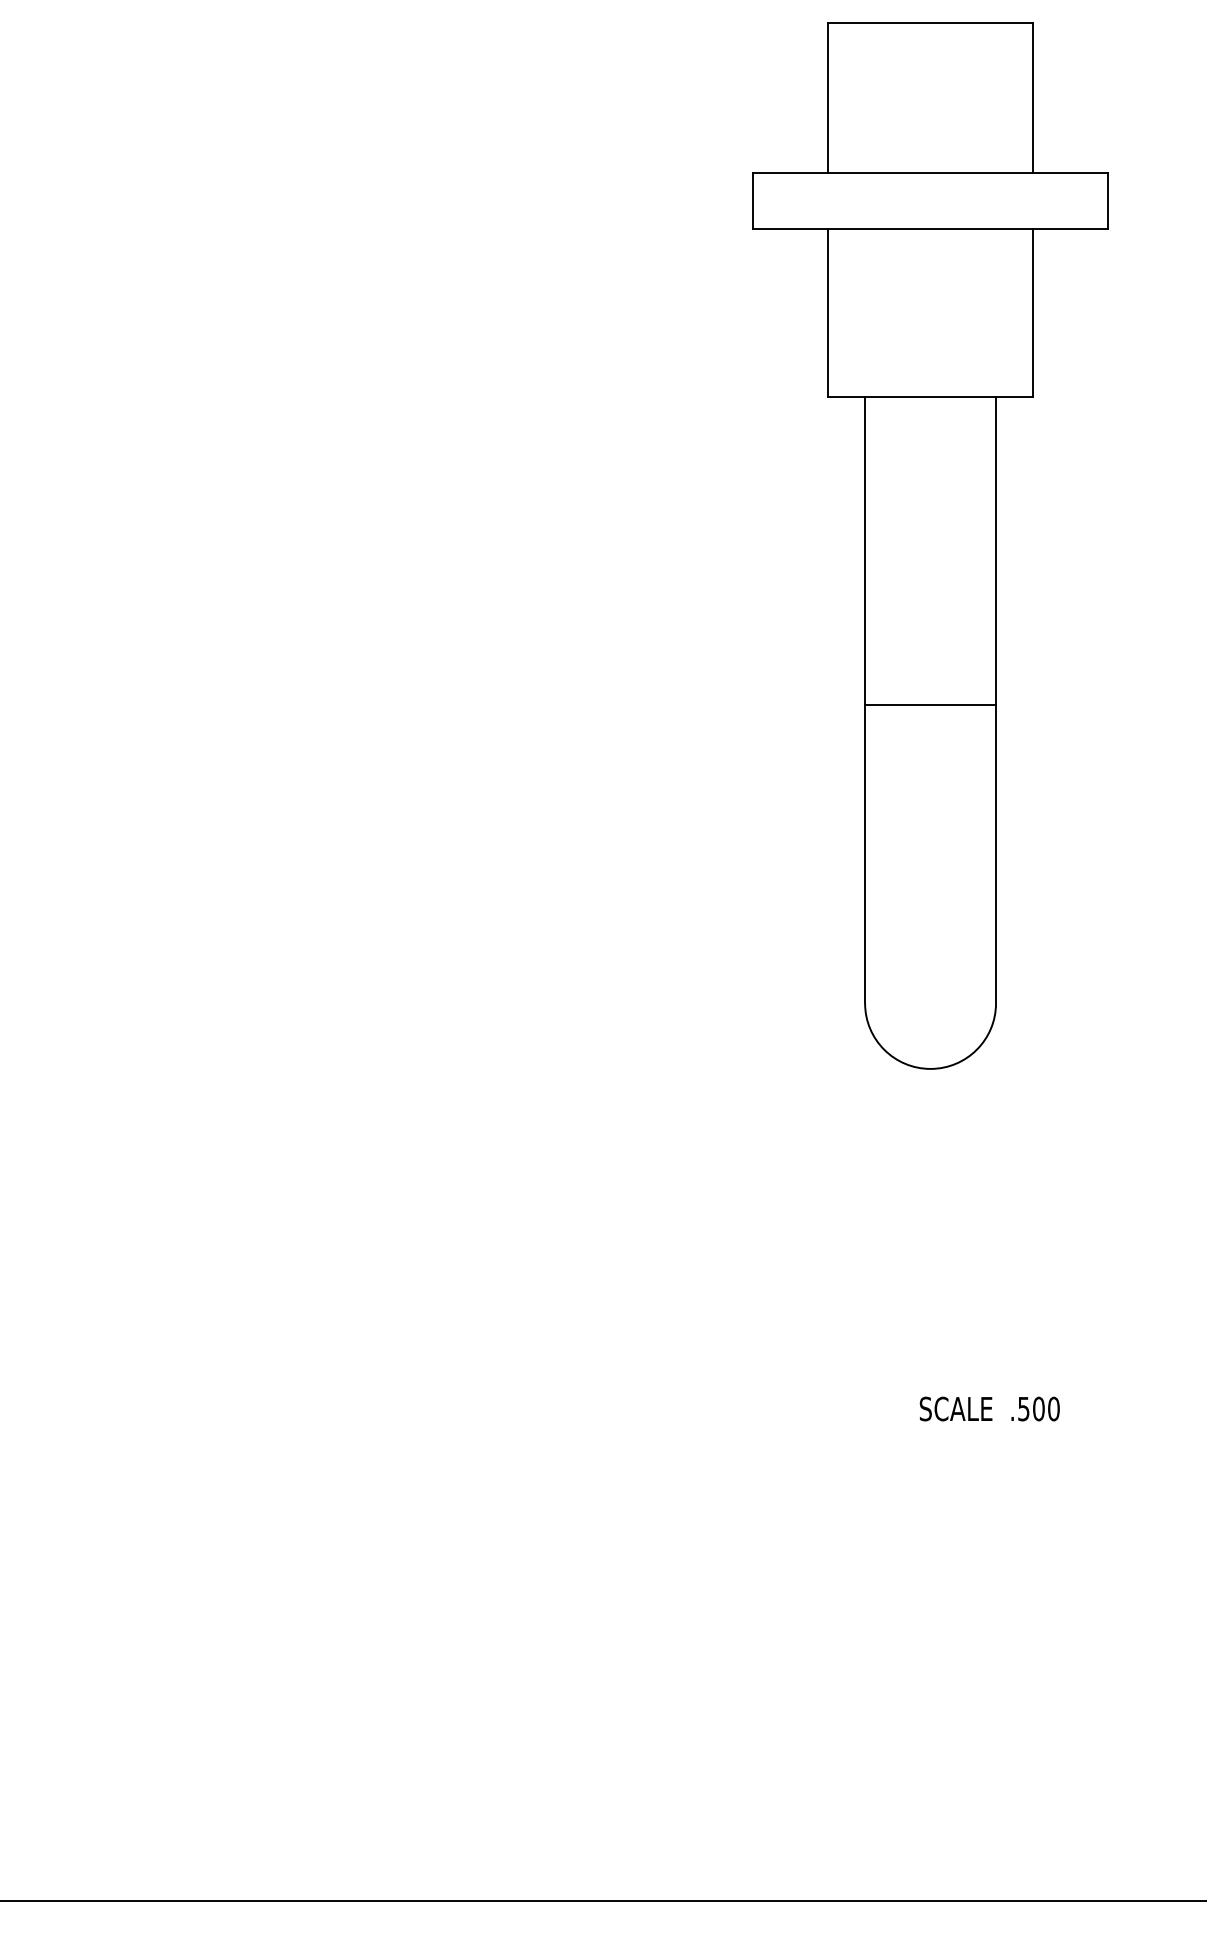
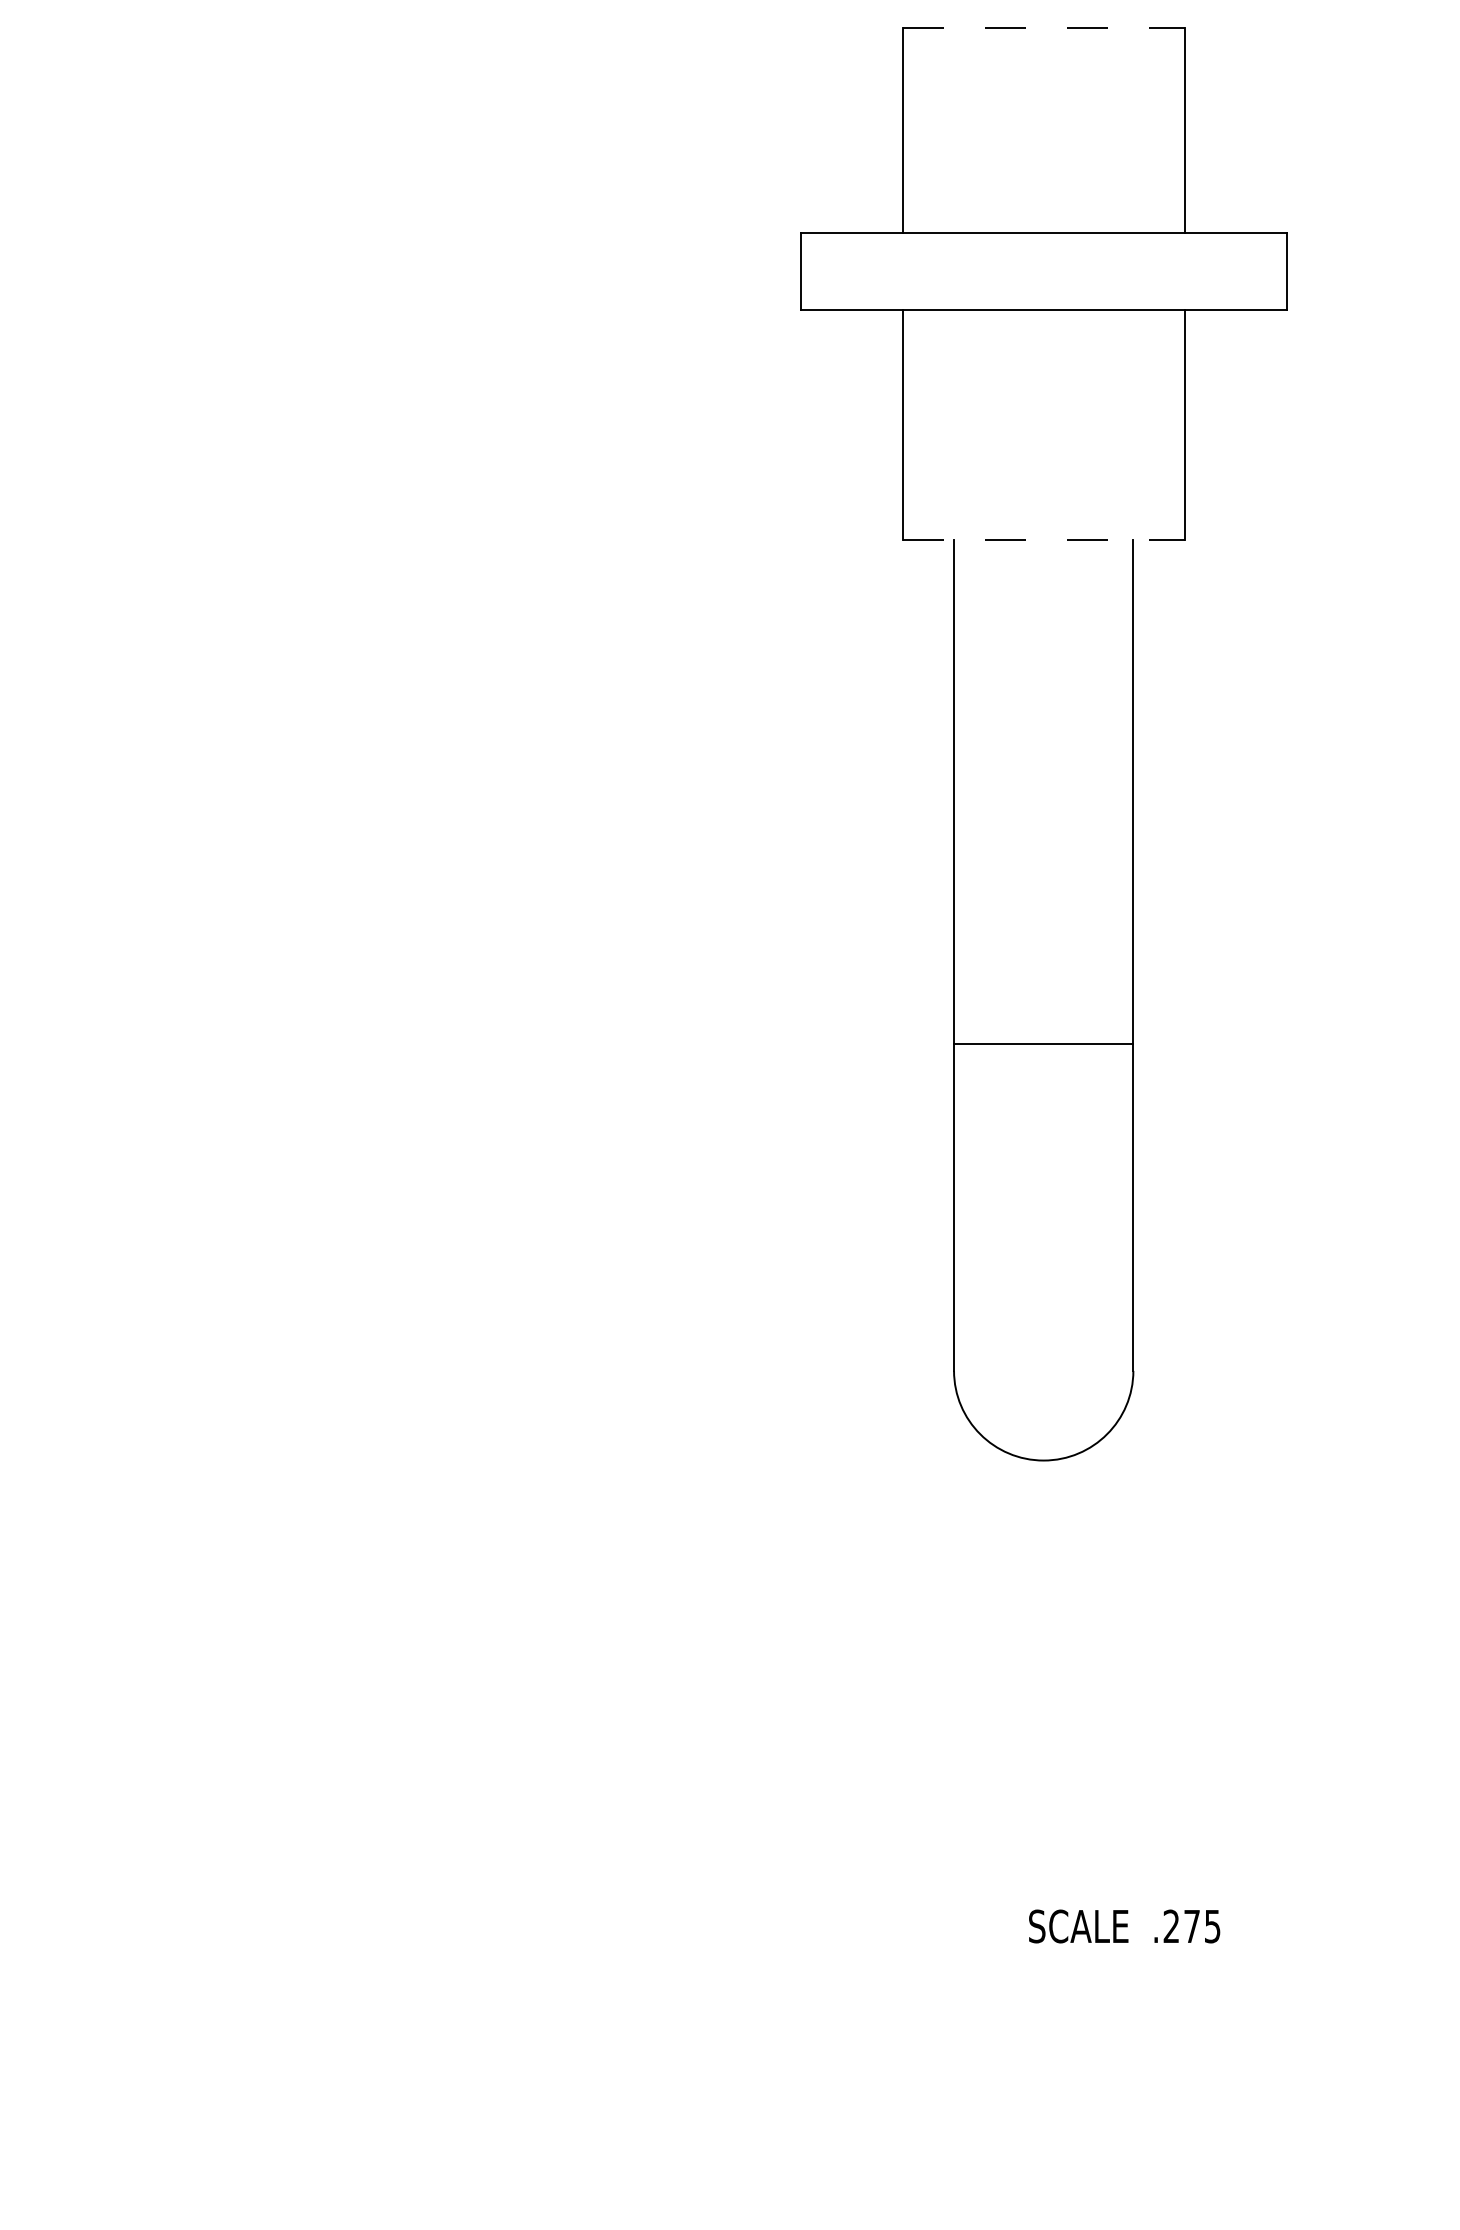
line: (930, 23) -> (1043, 28), solid -> dashed
line: (930, 396) -> (1043, 539), solid -> dashed
line: (930, 704) -> (1043, 1043), moved
text: (1038, 1408) -> (1191, 1925), .500 -> .275

